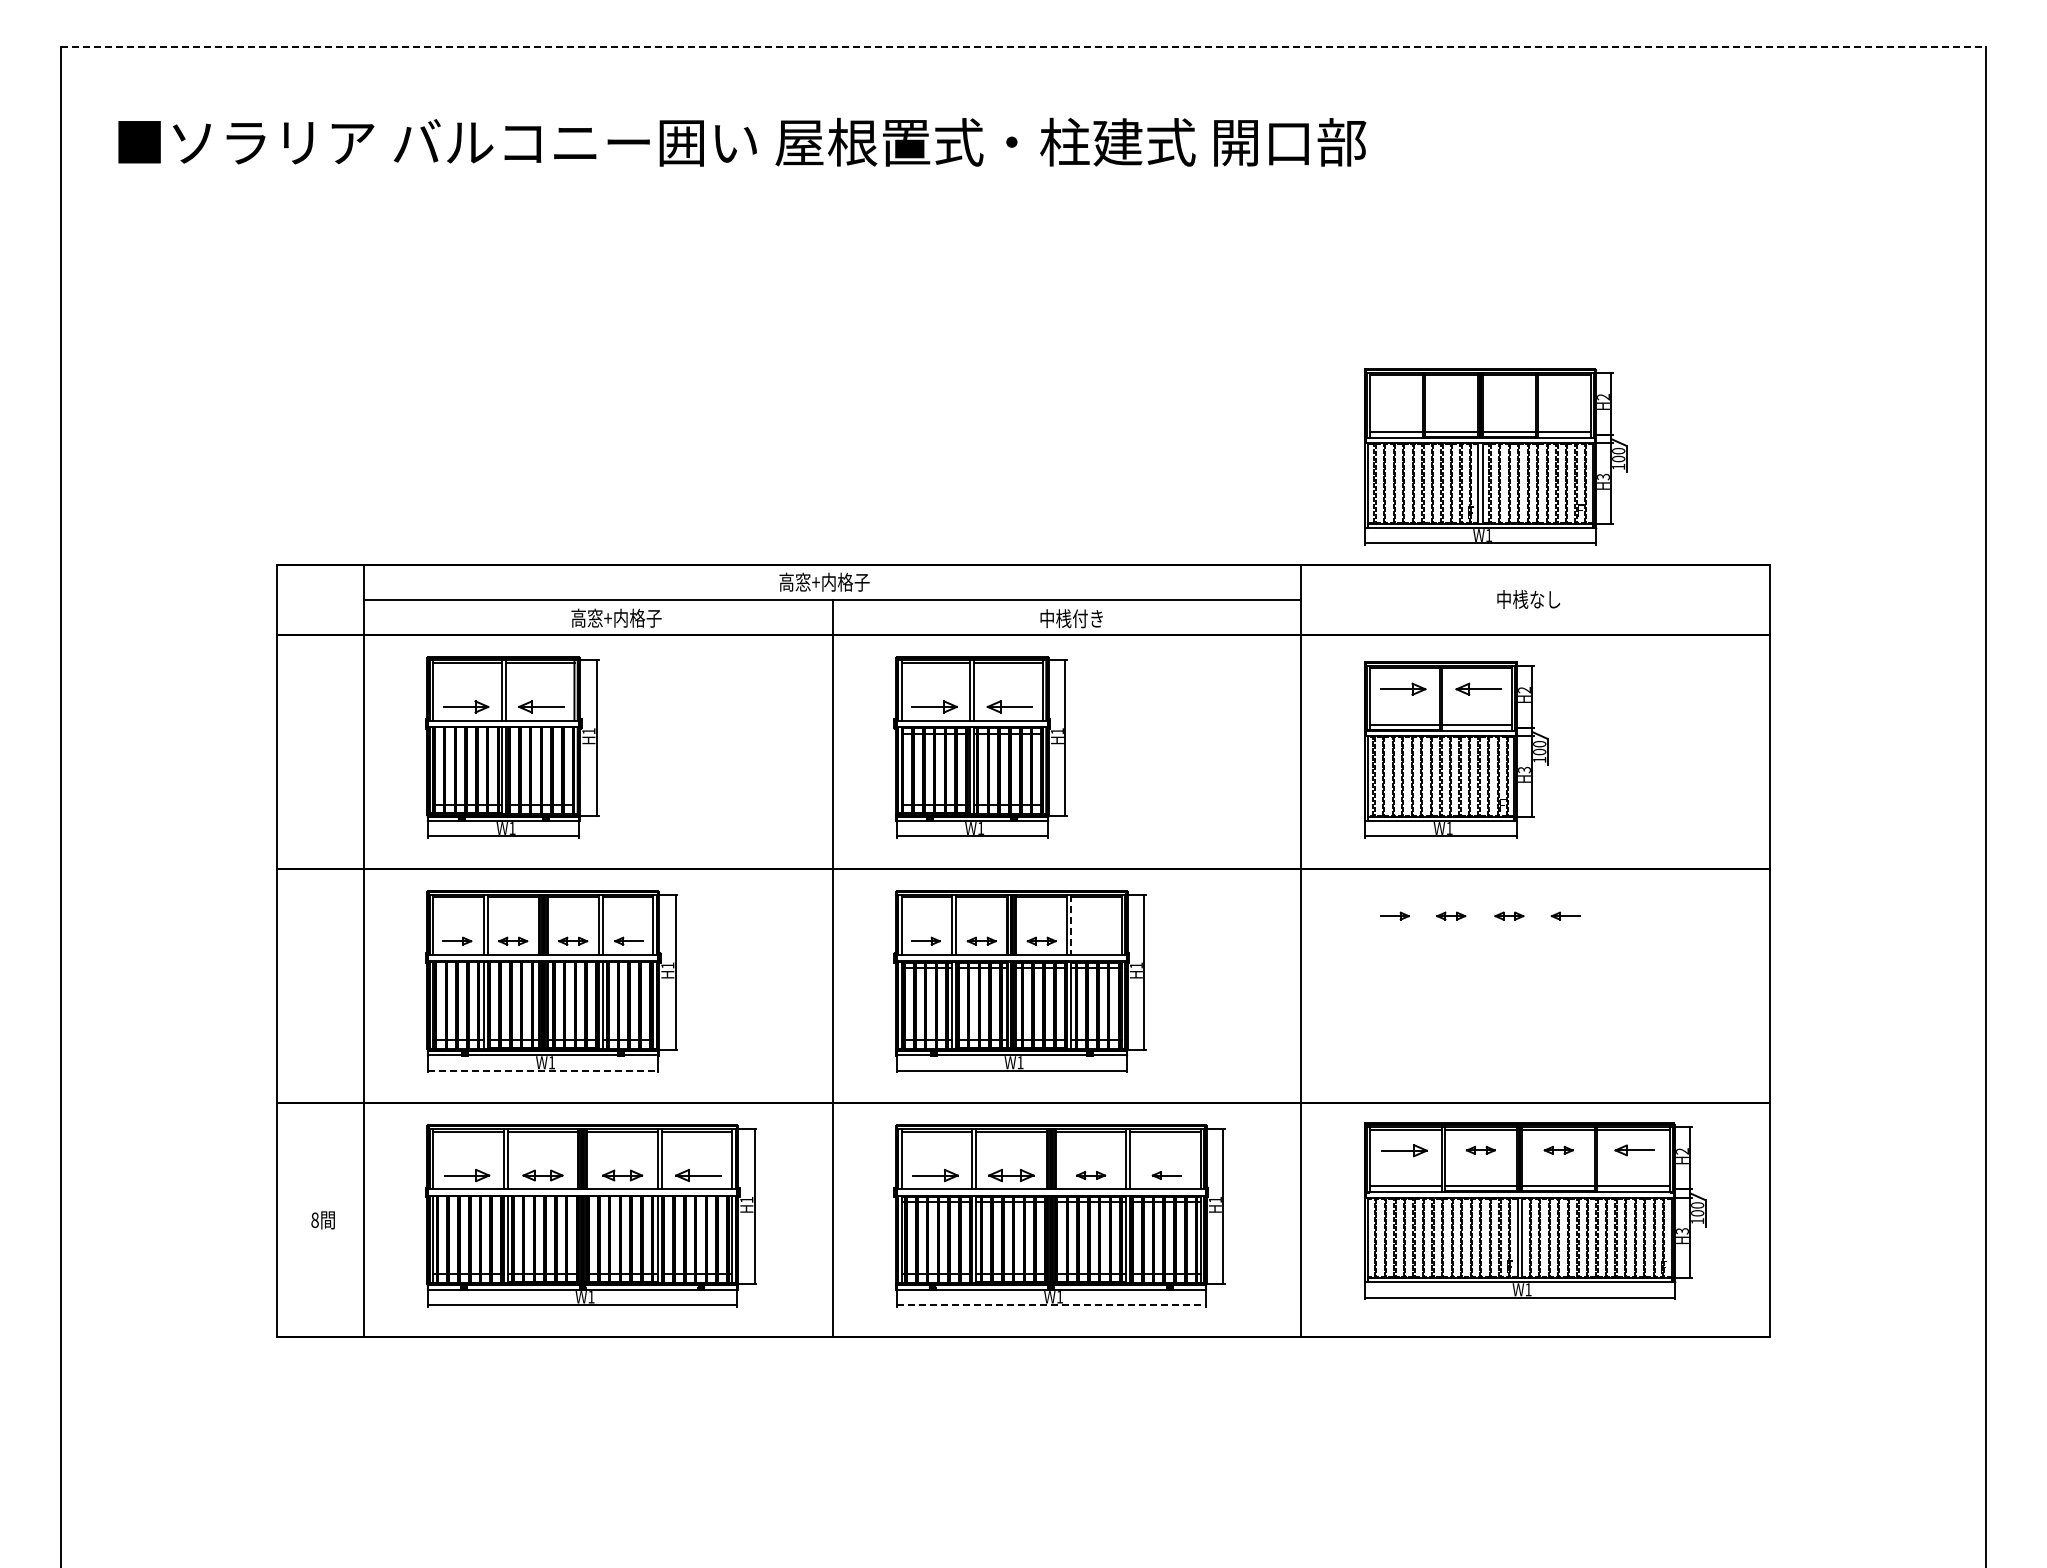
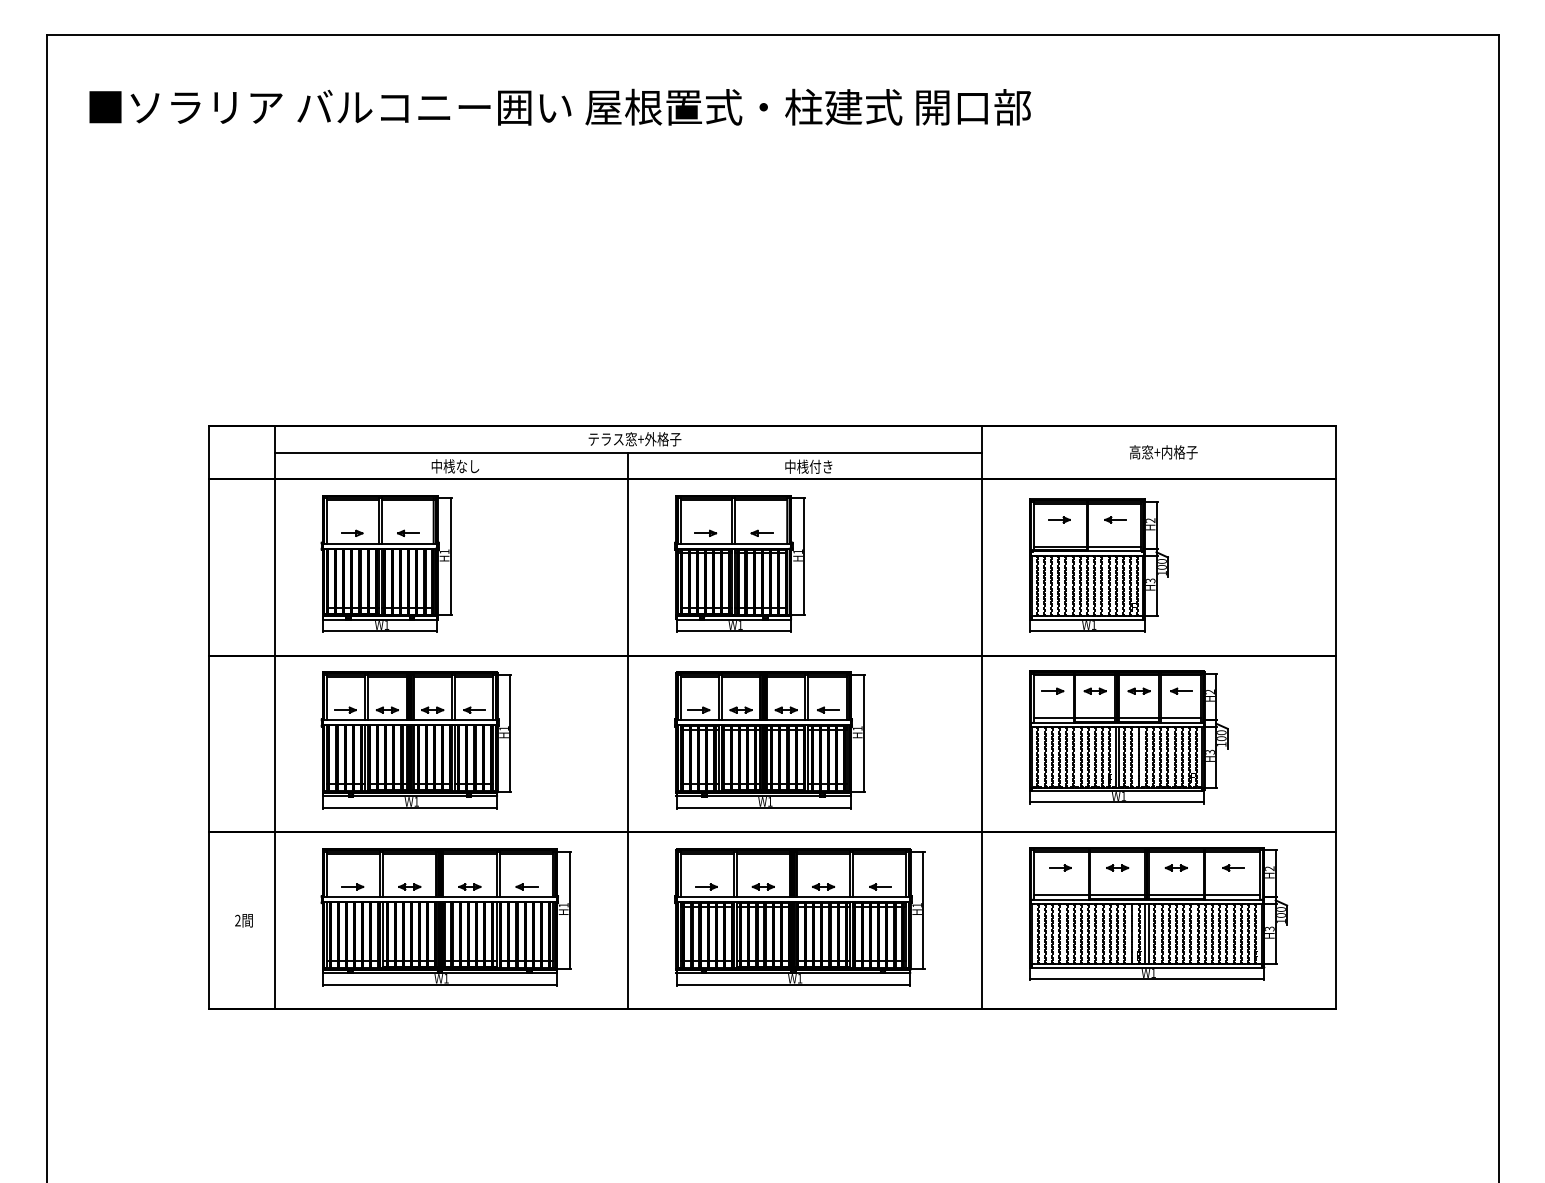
line: (1023, 47) -> (772, 35), dashed -> solid
part: (1495, 456) -> (1128, 736), moved
text: (840, 581) -> (634, 438), 高窓+内格子 -> テラス窓+外格子
text: (1541, 599) -> (1163, 452), 中桟なし -> 高窓+内格子
text: (616, 617) -> (465, 465), 高窓+内格子 -> 中桟なし
part: (1403, 688) -> (1059, 519), size x0.62
part: (1477, 688) -> (1115, 519), size x0.62
part: (466, 706) -> (352, 533), size x0.62
part: (540, 706) -> (408, 533), size x0.62
part: (934, 706) -> (705, 533), size x0.62
part: (1009, 706) -> (761, 533), size x0.62
line: (1071, 925) -> (808, 698), dashed -> solid
part: (1097, 940) -> (828, 709), added
line: (543, 1070) -> (410, 807), dashed -> solid
part: (1404, 1149) -> (1060, 867), size x0.62
part: (1634, 1150) -> (1233, 868), size x0.71
part: (467, 1175) -> (352, 886), size x0.62
part: (542, 1175) -> (409, 886), size x0.71
part: (622, 1175) -> (469, 886), size x0.71
part: (697, 1175) -> (526, 886), size x0.62
part: (935, 1175) -> (706, 886), size x0.62
part: (1011, 1175) -> (763, 886), size x0.62
text: (314, 1220) -> (237, 920), 8 -> 2
line: (1051, 1304) -> (793, 984), dashed -> solid

